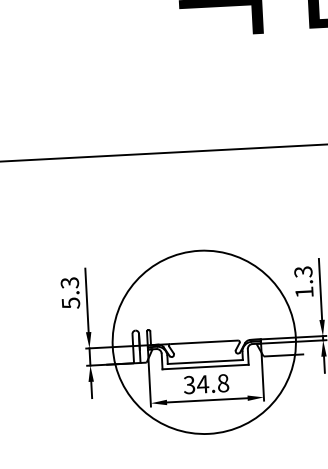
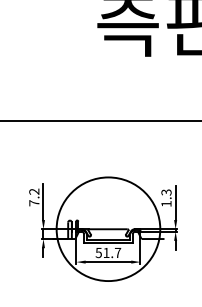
text: (70, 293) -> (34, 197), 5.3 -> 7.2
text: (206, 383) -> (108, 252), 34.8 -> 51.7

